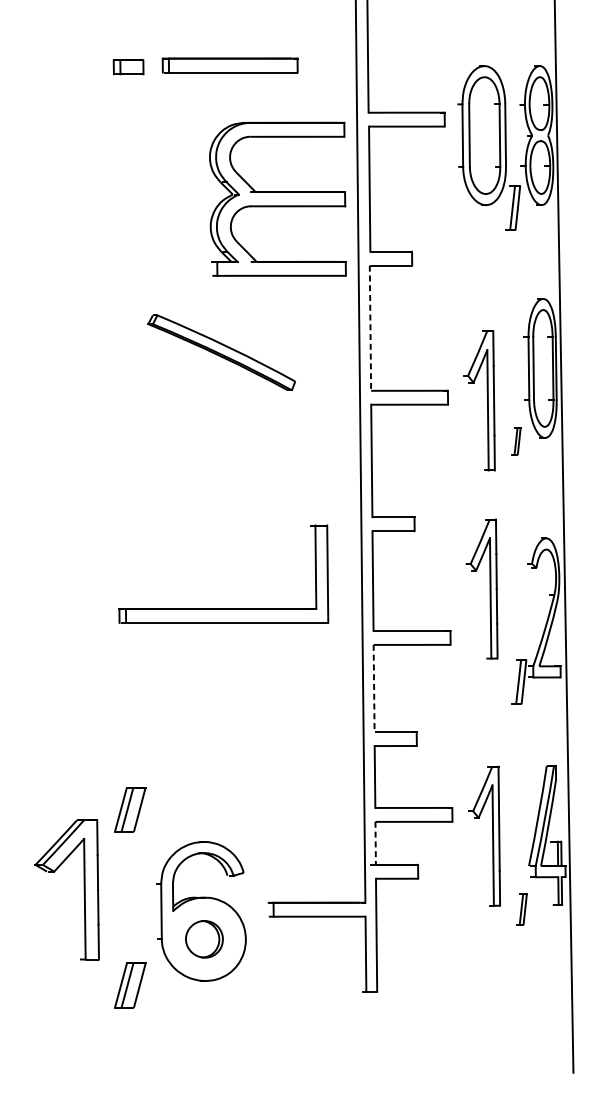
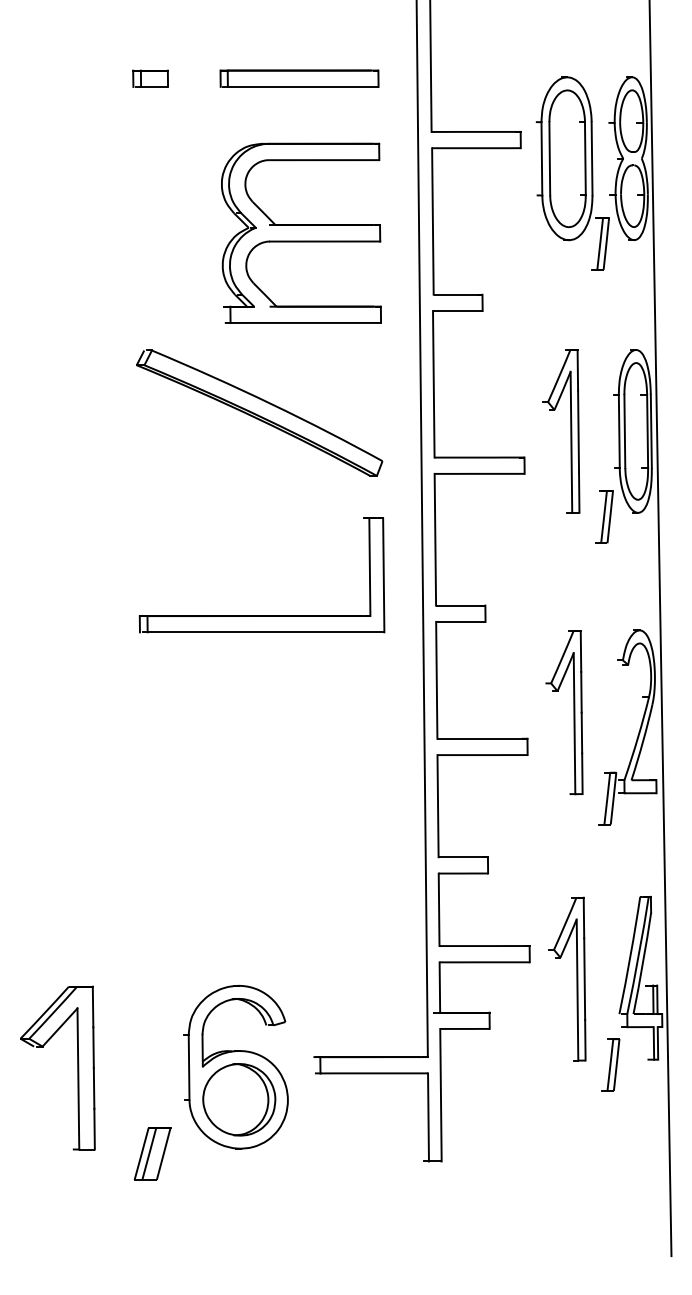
part: (230, 65) -> (299, 78), moved
part: (277, 198) -> (301, 232), moved
line: (370, 328) -> (433, 384), dashed -> solid
part: (221, 352) -> (259, 412), size x1.43
part: (487, 400) -> (570, 431), moved
part: (516, 441) -> (604, 516), size x1.67
part: (489, 588) -> (573, 712), moved
part: (223, 608) -> (261, 615), moved
line: (374, 688) -> (438, 806), dashed -> solid
part: (130, 809) -> (152, 947), removed
line: (375, 844) -> (439, 988), dashed -> solid
part: (84, 889) -> (77, 1067), moved
part: (521, 909) -> (610, 1064), size x1.43
part: (204, 939) -> (239, 1099), size x1.67

